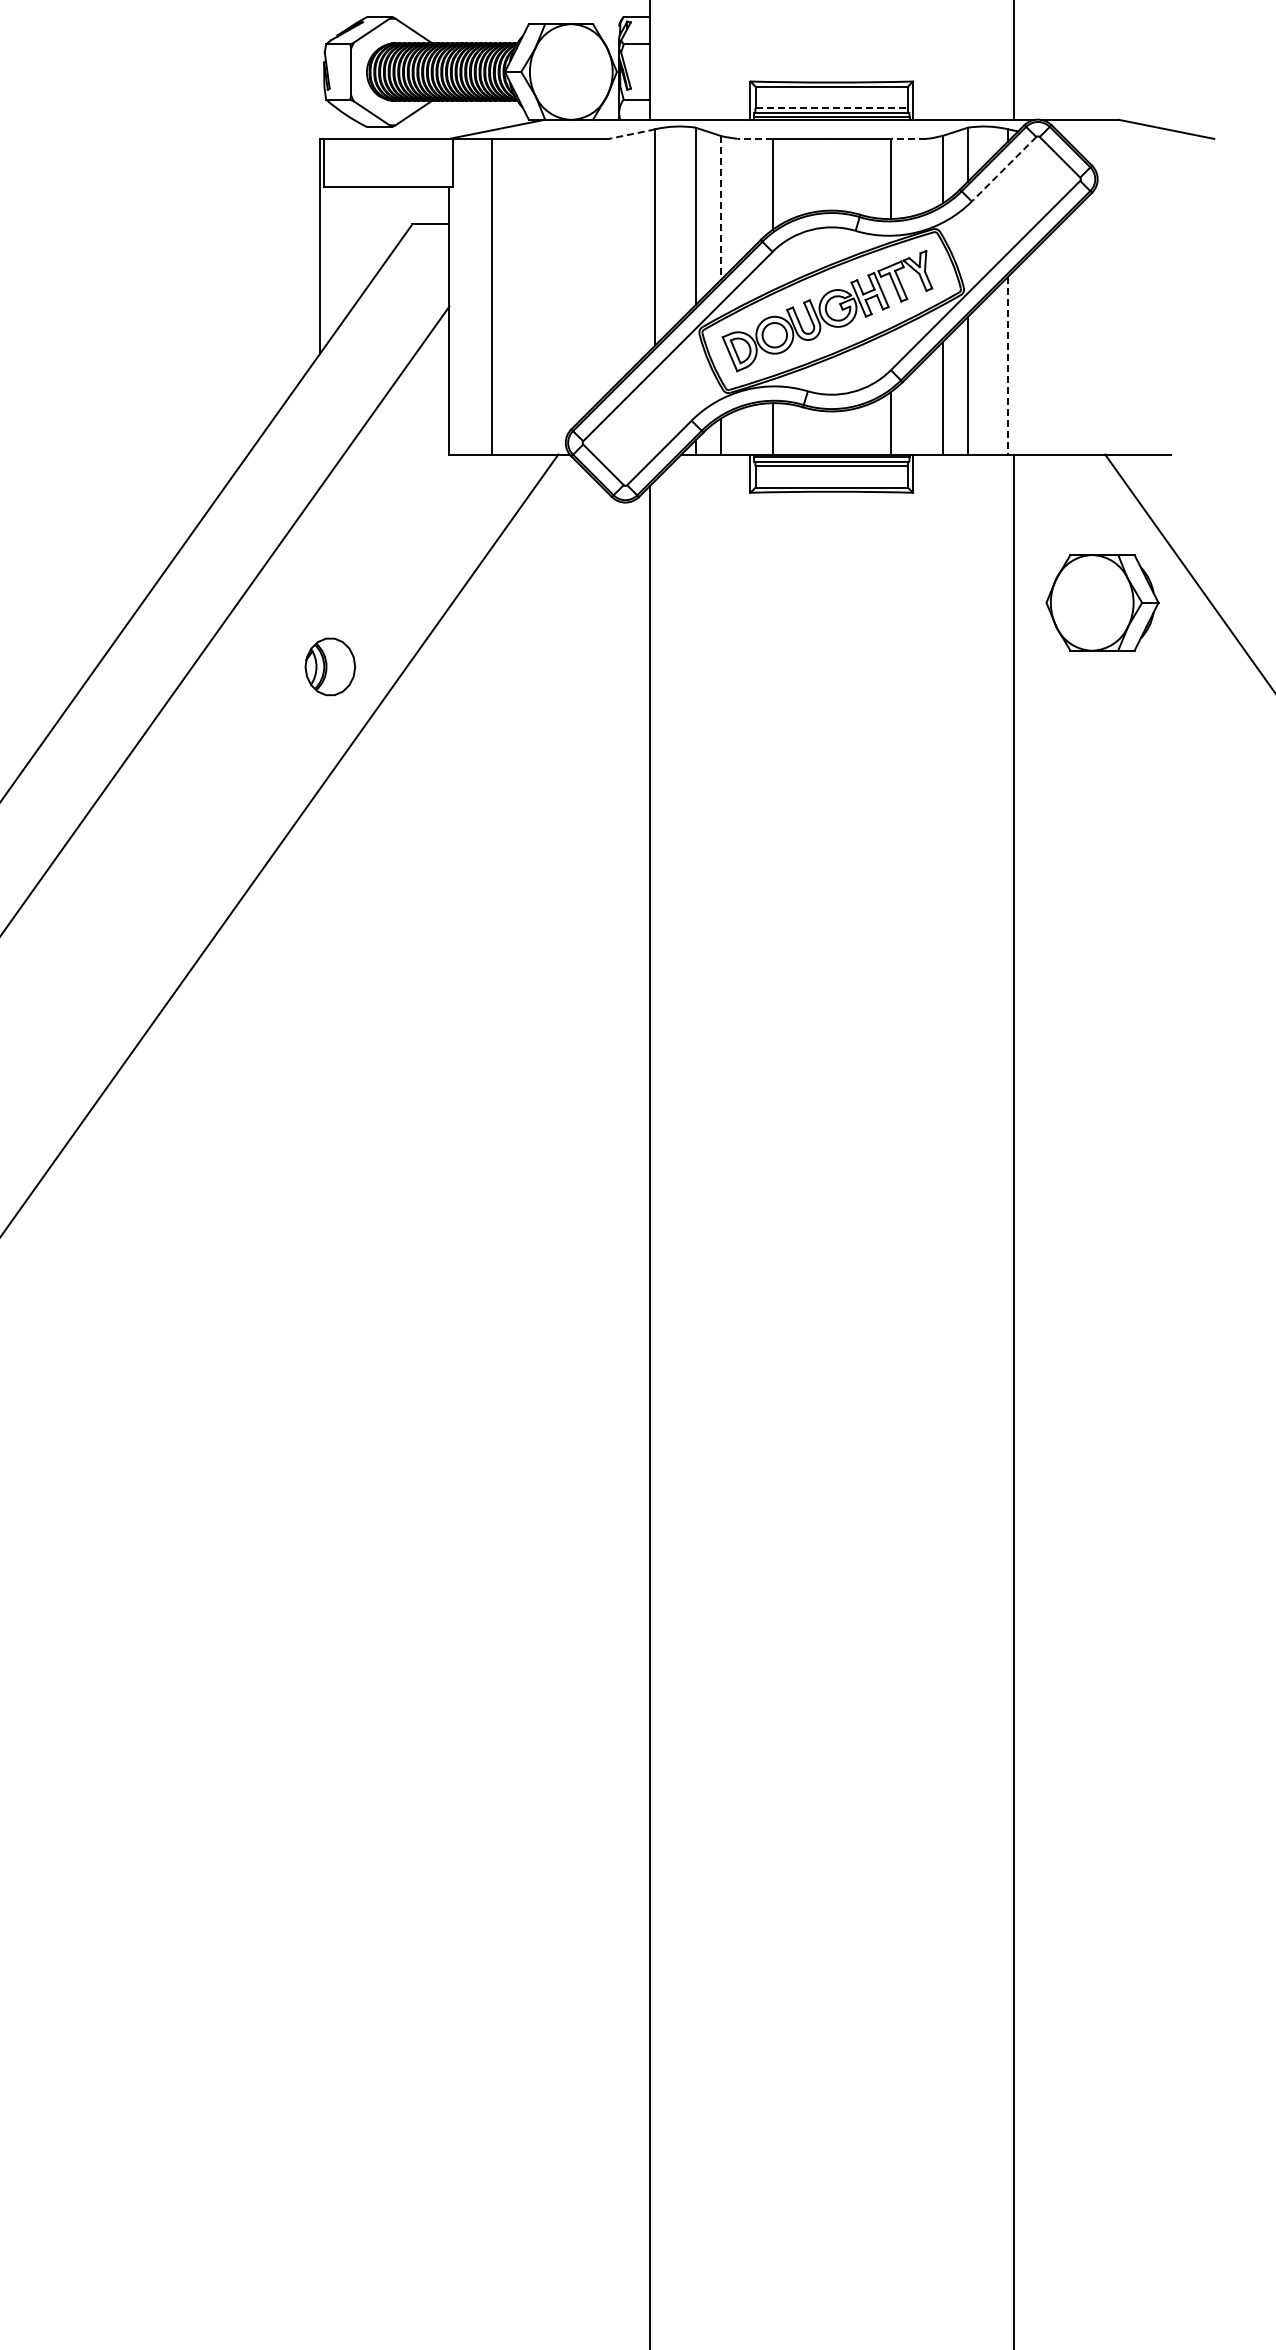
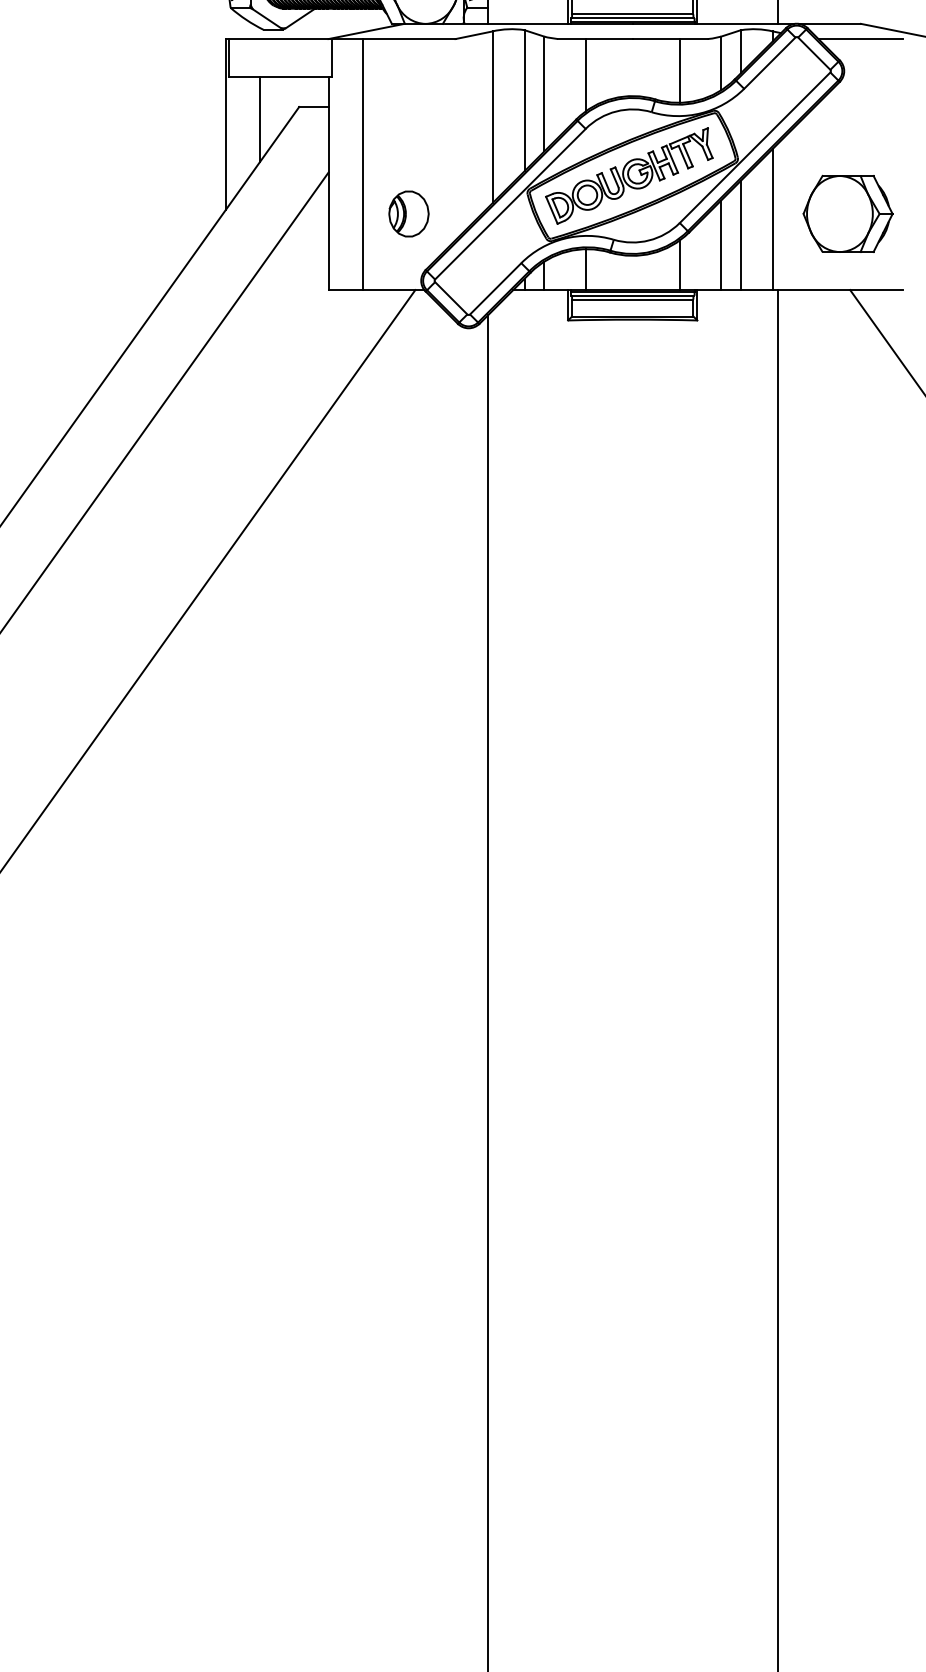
line: (832, 107) -> (633, 14), dashed -> solid
line: (632, 134) -> (474, 35), dashed -> solid
line: (754, 138) -> (571, 38), dashed -> solid
line: (907, 138) -> (693, 38), dashed -> solid
line: (1118, 138) -> (860, 38), added
line: (1004, 169) -> (770, 63), dashed -> solid
line: (720, 208) -> (544, 94), dashed -> solid
line: (363, 239) -> (260, 119), added
line: (1008, 365) -> (773, 219), dashed -> solid
part: (1102, 602) -> (848, 213), moved
part: (330, 666) -> (409, 213), moved

